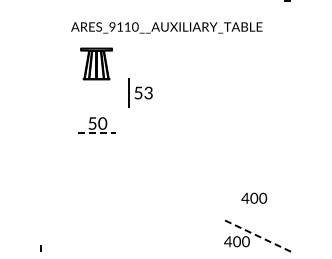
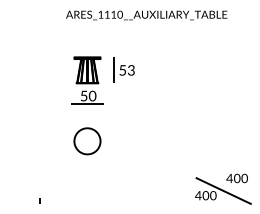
text: (112, 26) -> (100, 14), ARES_9110__AUXILIARY_TABLE -> ARES_1110__AUXILIARY_TABLE
part: (96, 63) -> (87, 69), moved
line: (97, 133) -> (88, 104), dashed -> solid
part: (96, 176) -> (87, 140), added
text: (254, 197) -> (237, 177), moved
line: (258, 236) -> (223, 191), dashed -> solid

